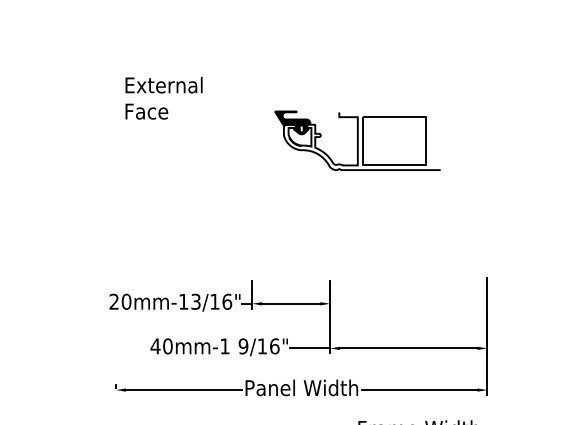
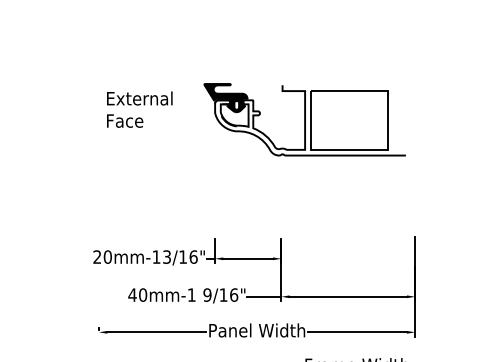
text: (163, 98) -> (139, 109), moved
part: (357, 140) -> (304, 119), size x1.43

